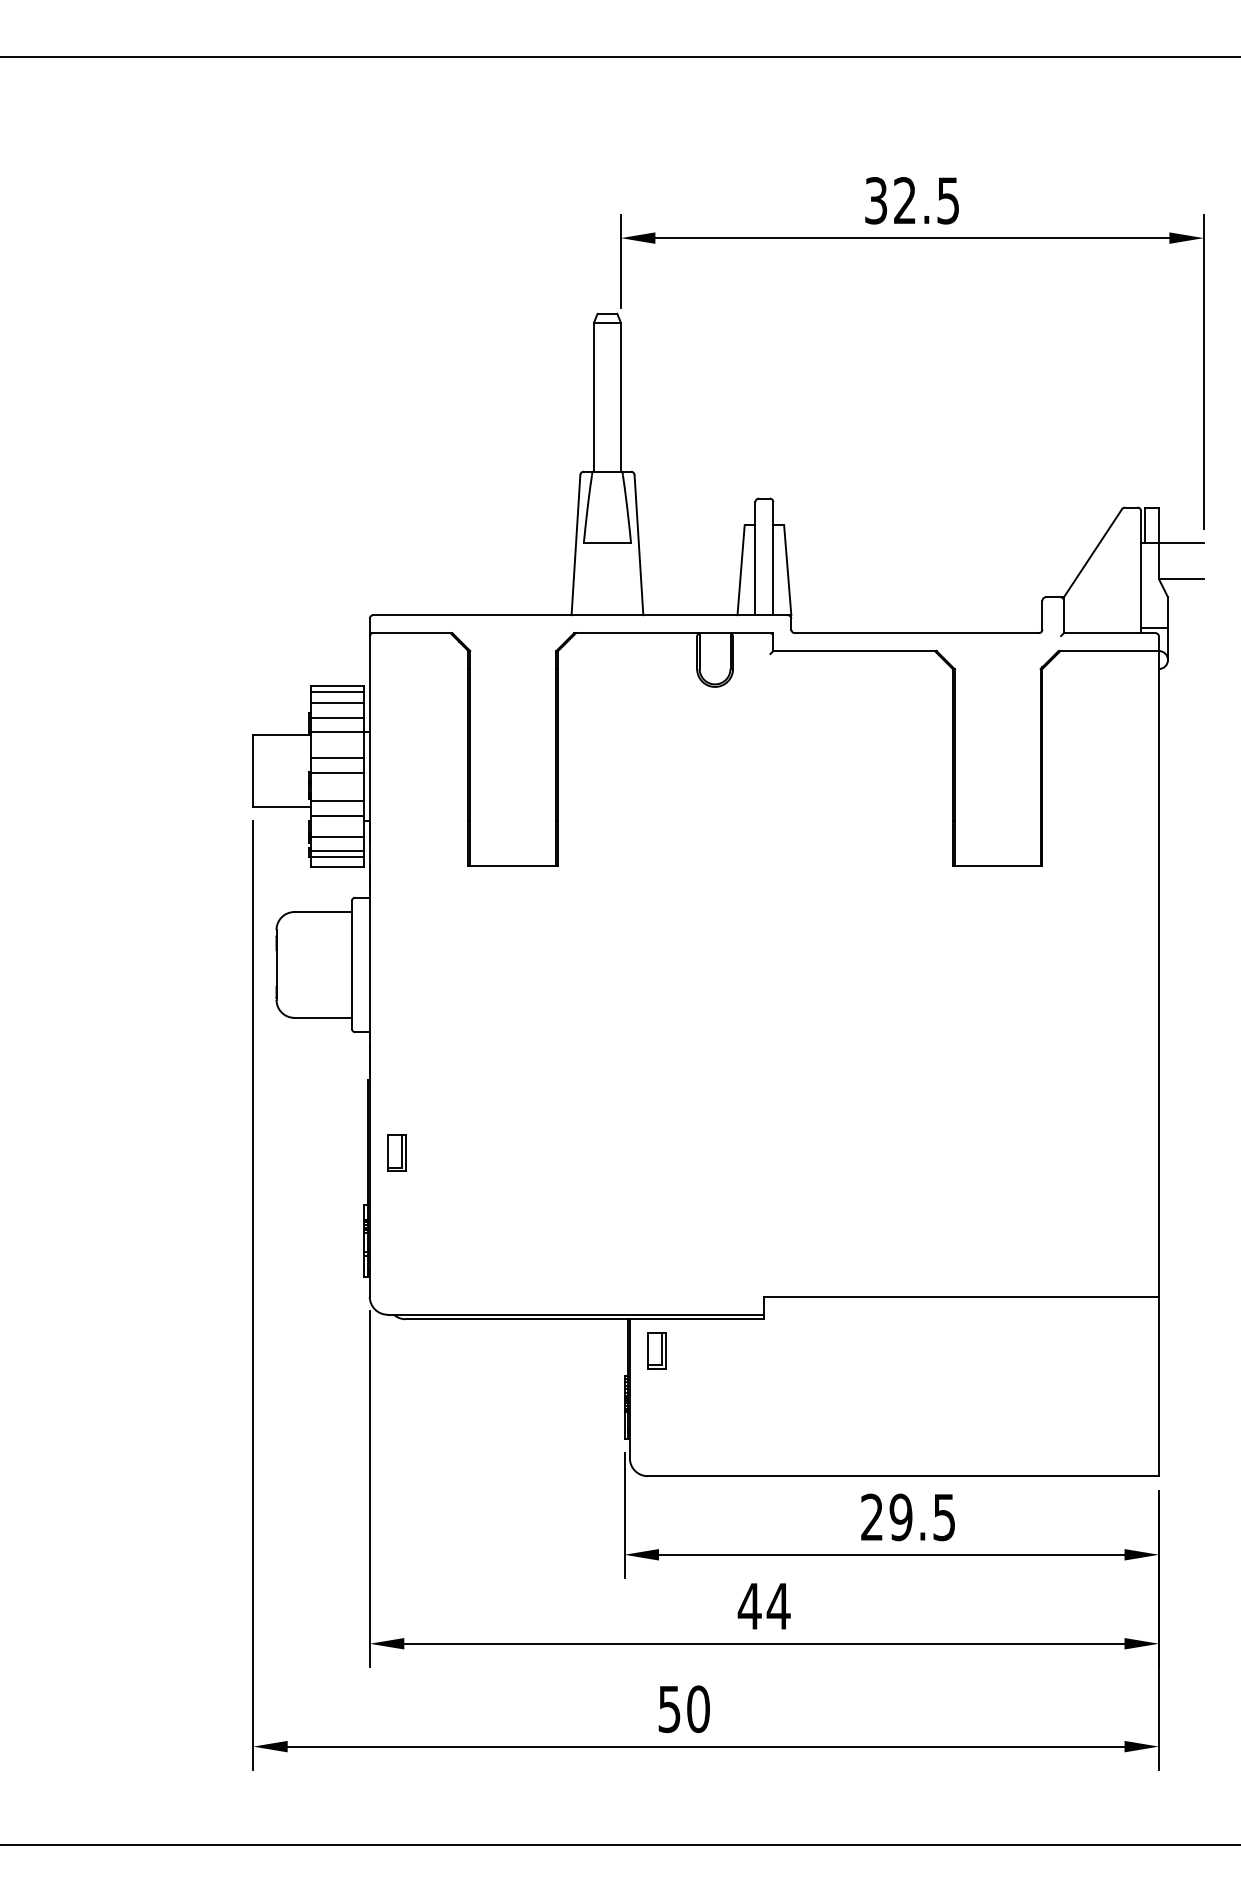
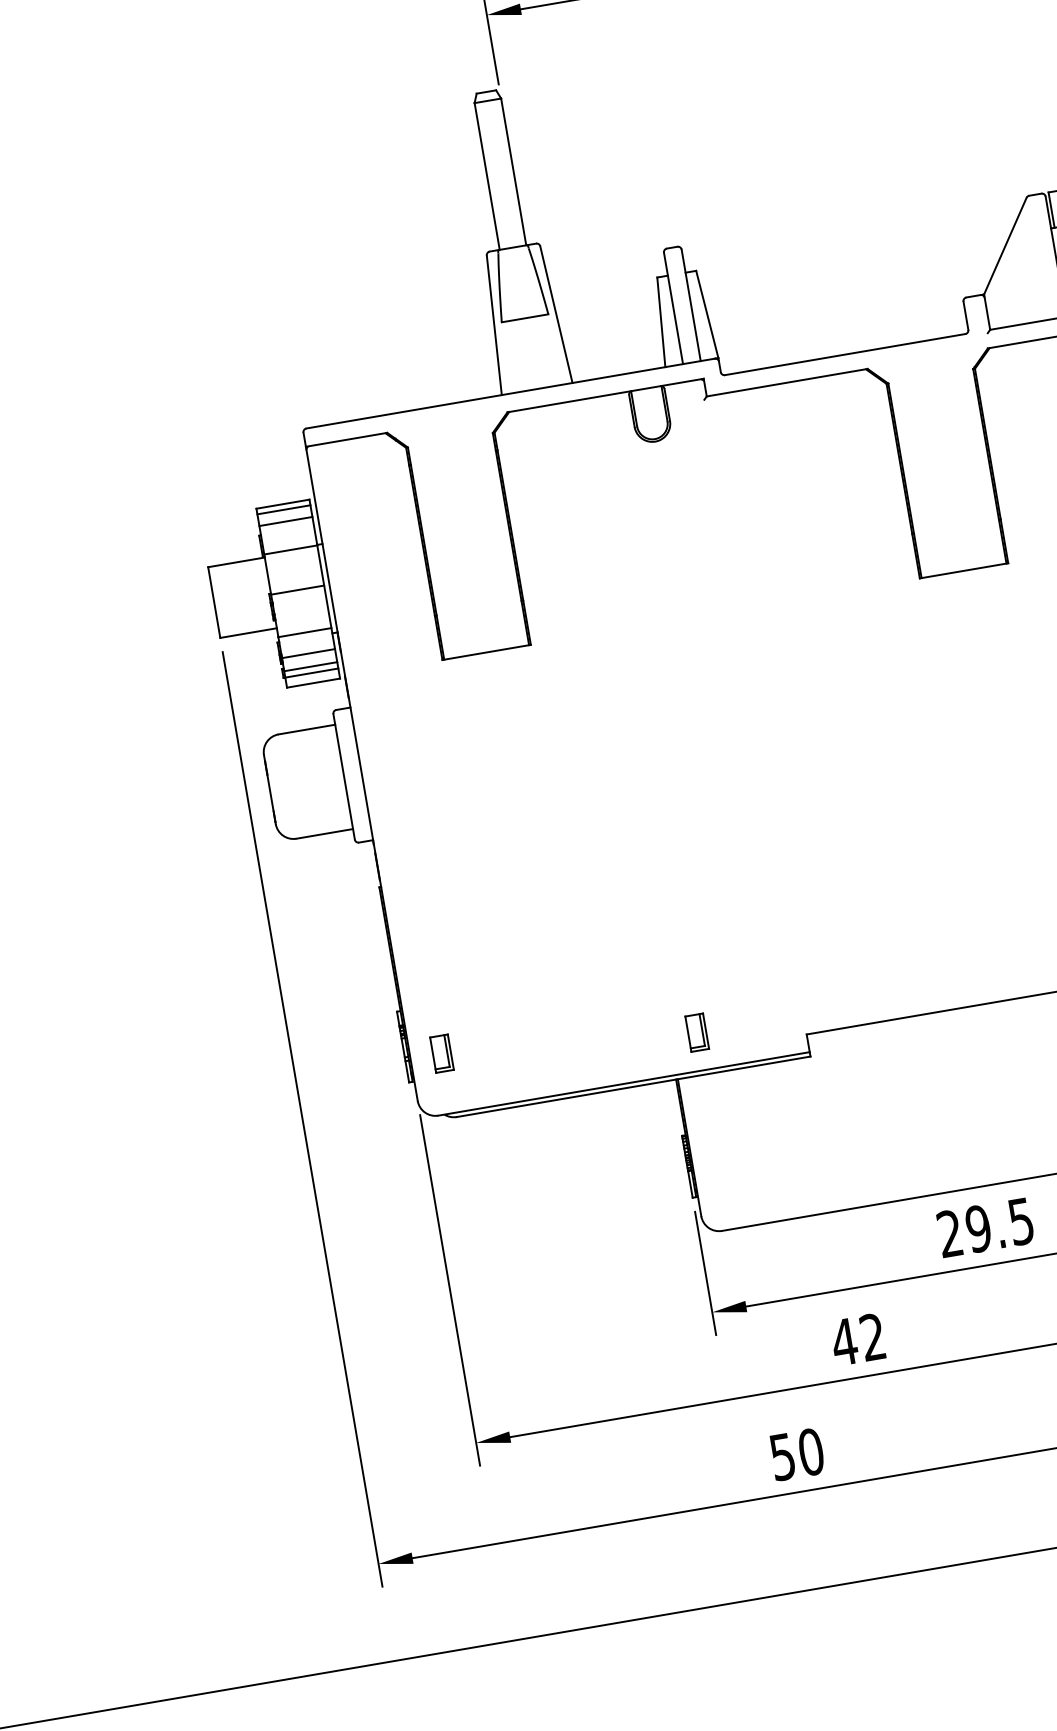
line: (337, 718) -> (288, 536), removed
line: (337, 758) -> (295, 575), removed
line: (337, 801) -> (302, 618), removed
part: (396, 1152) -> (441, 1052), moved
part: (656, 1350) -> (696, 1032), moved
text: (778, 1605) -> (872, 1336), 44 -> 42

